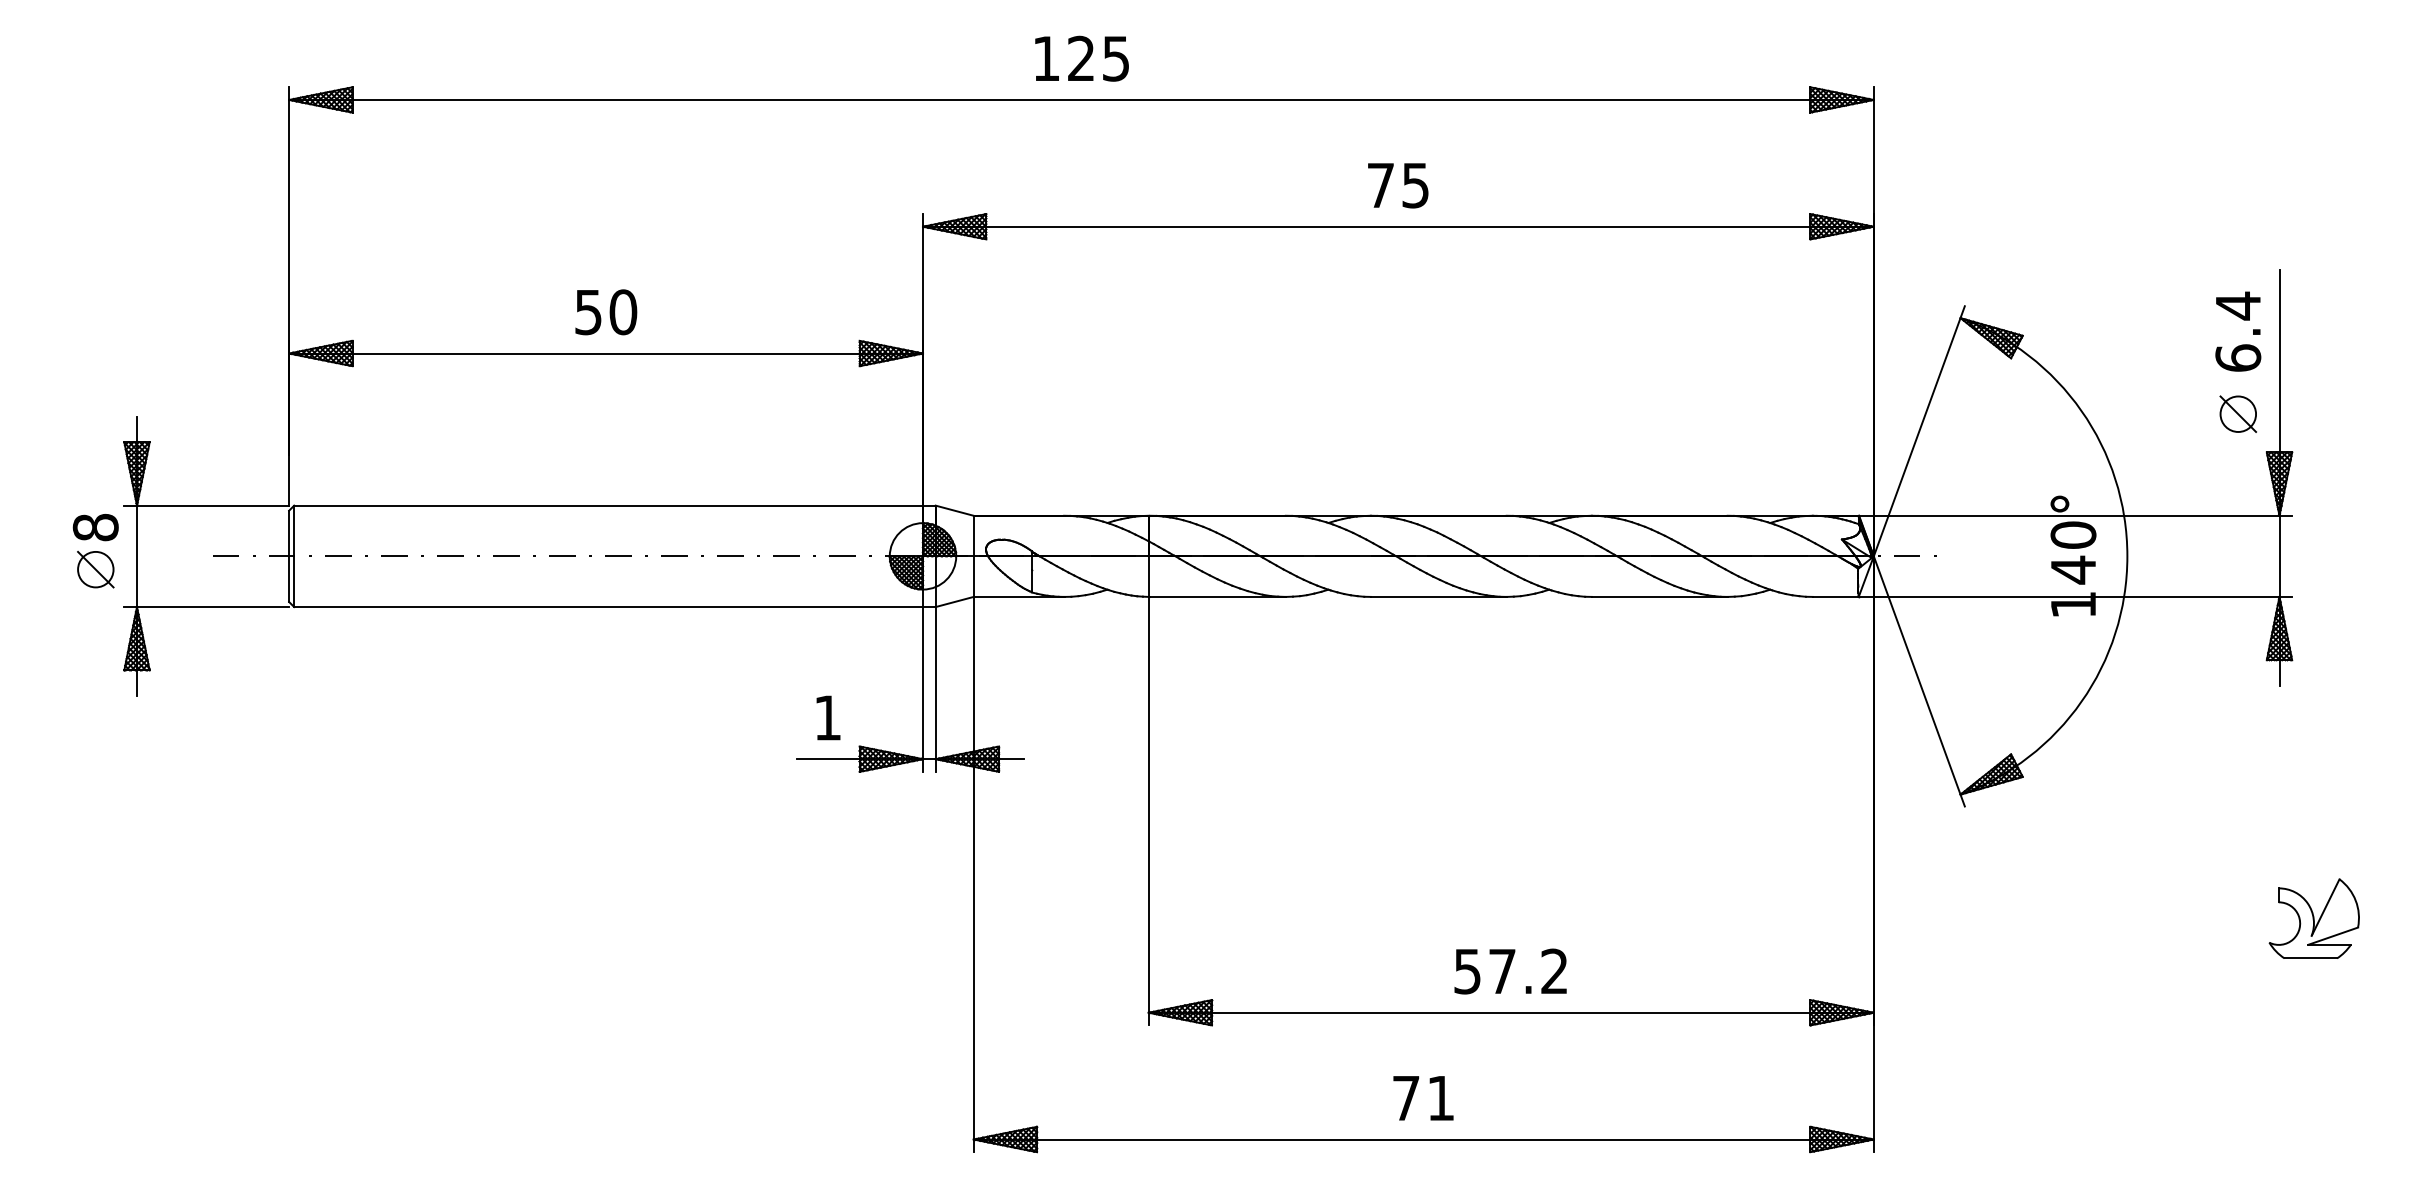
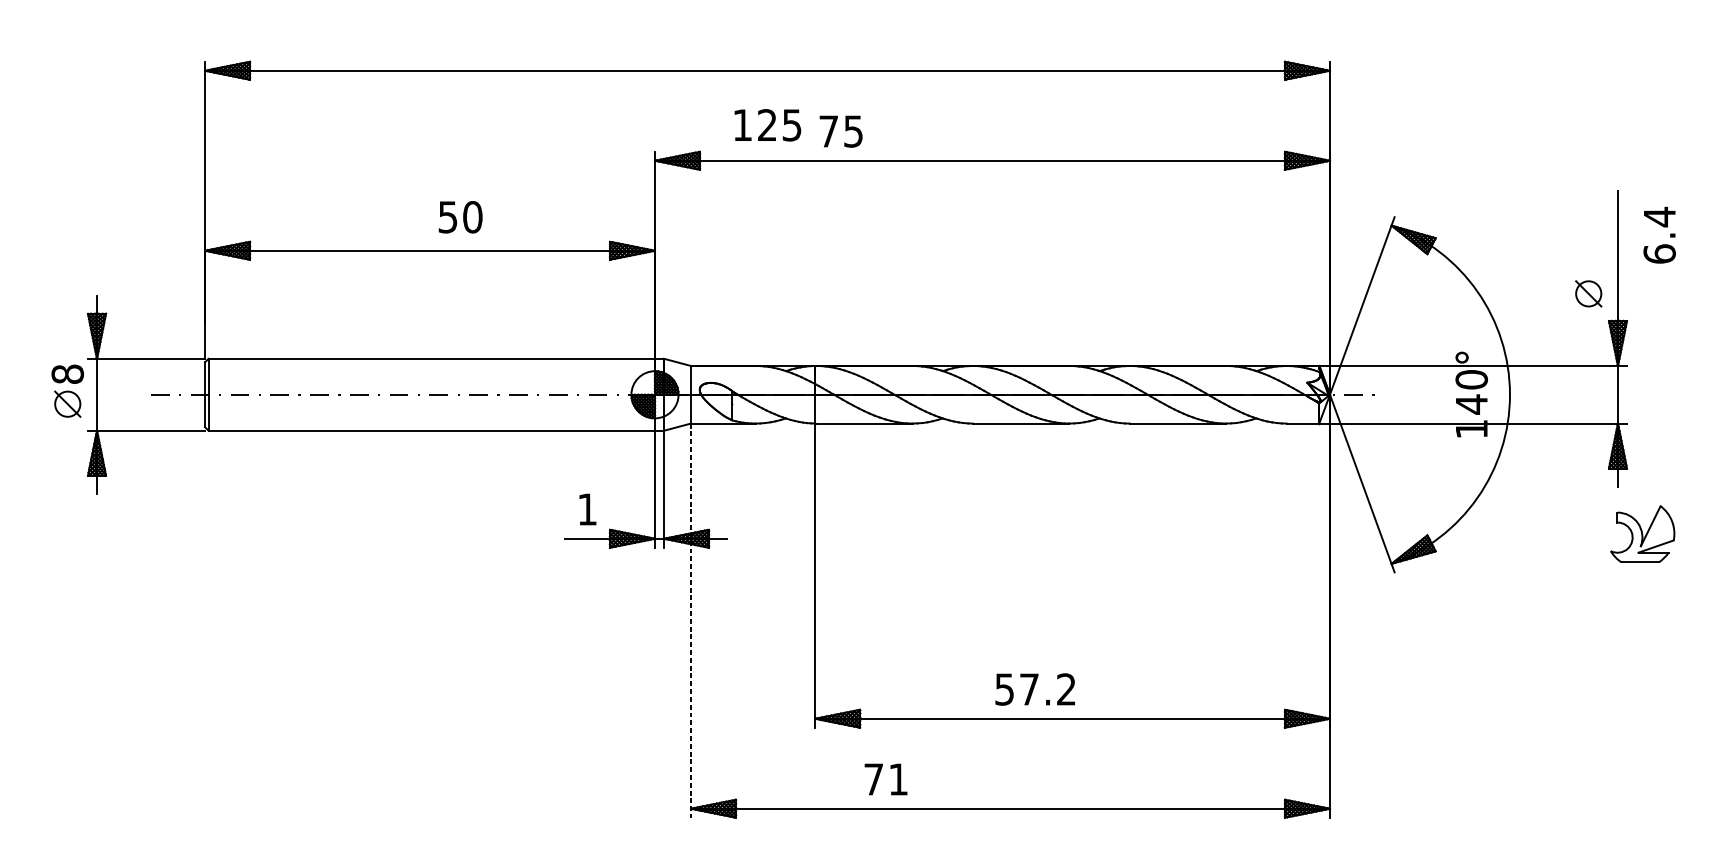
text: (1081, 58) -> (767, 125), moved
text: (1398, 185) -> (841, 131), moved
text: (606, 312) -> (460, 217), moved
text: (2238, 331) -> (1659, 235), moved
line: (973, 874) -> (690, 620), solid -> dashed
part: (2313, 918) -> (1642, 534), moved
text: (1510, 971) -> (1035, 689), moved
text: (1423, 1098) -> (886, 779), moved

